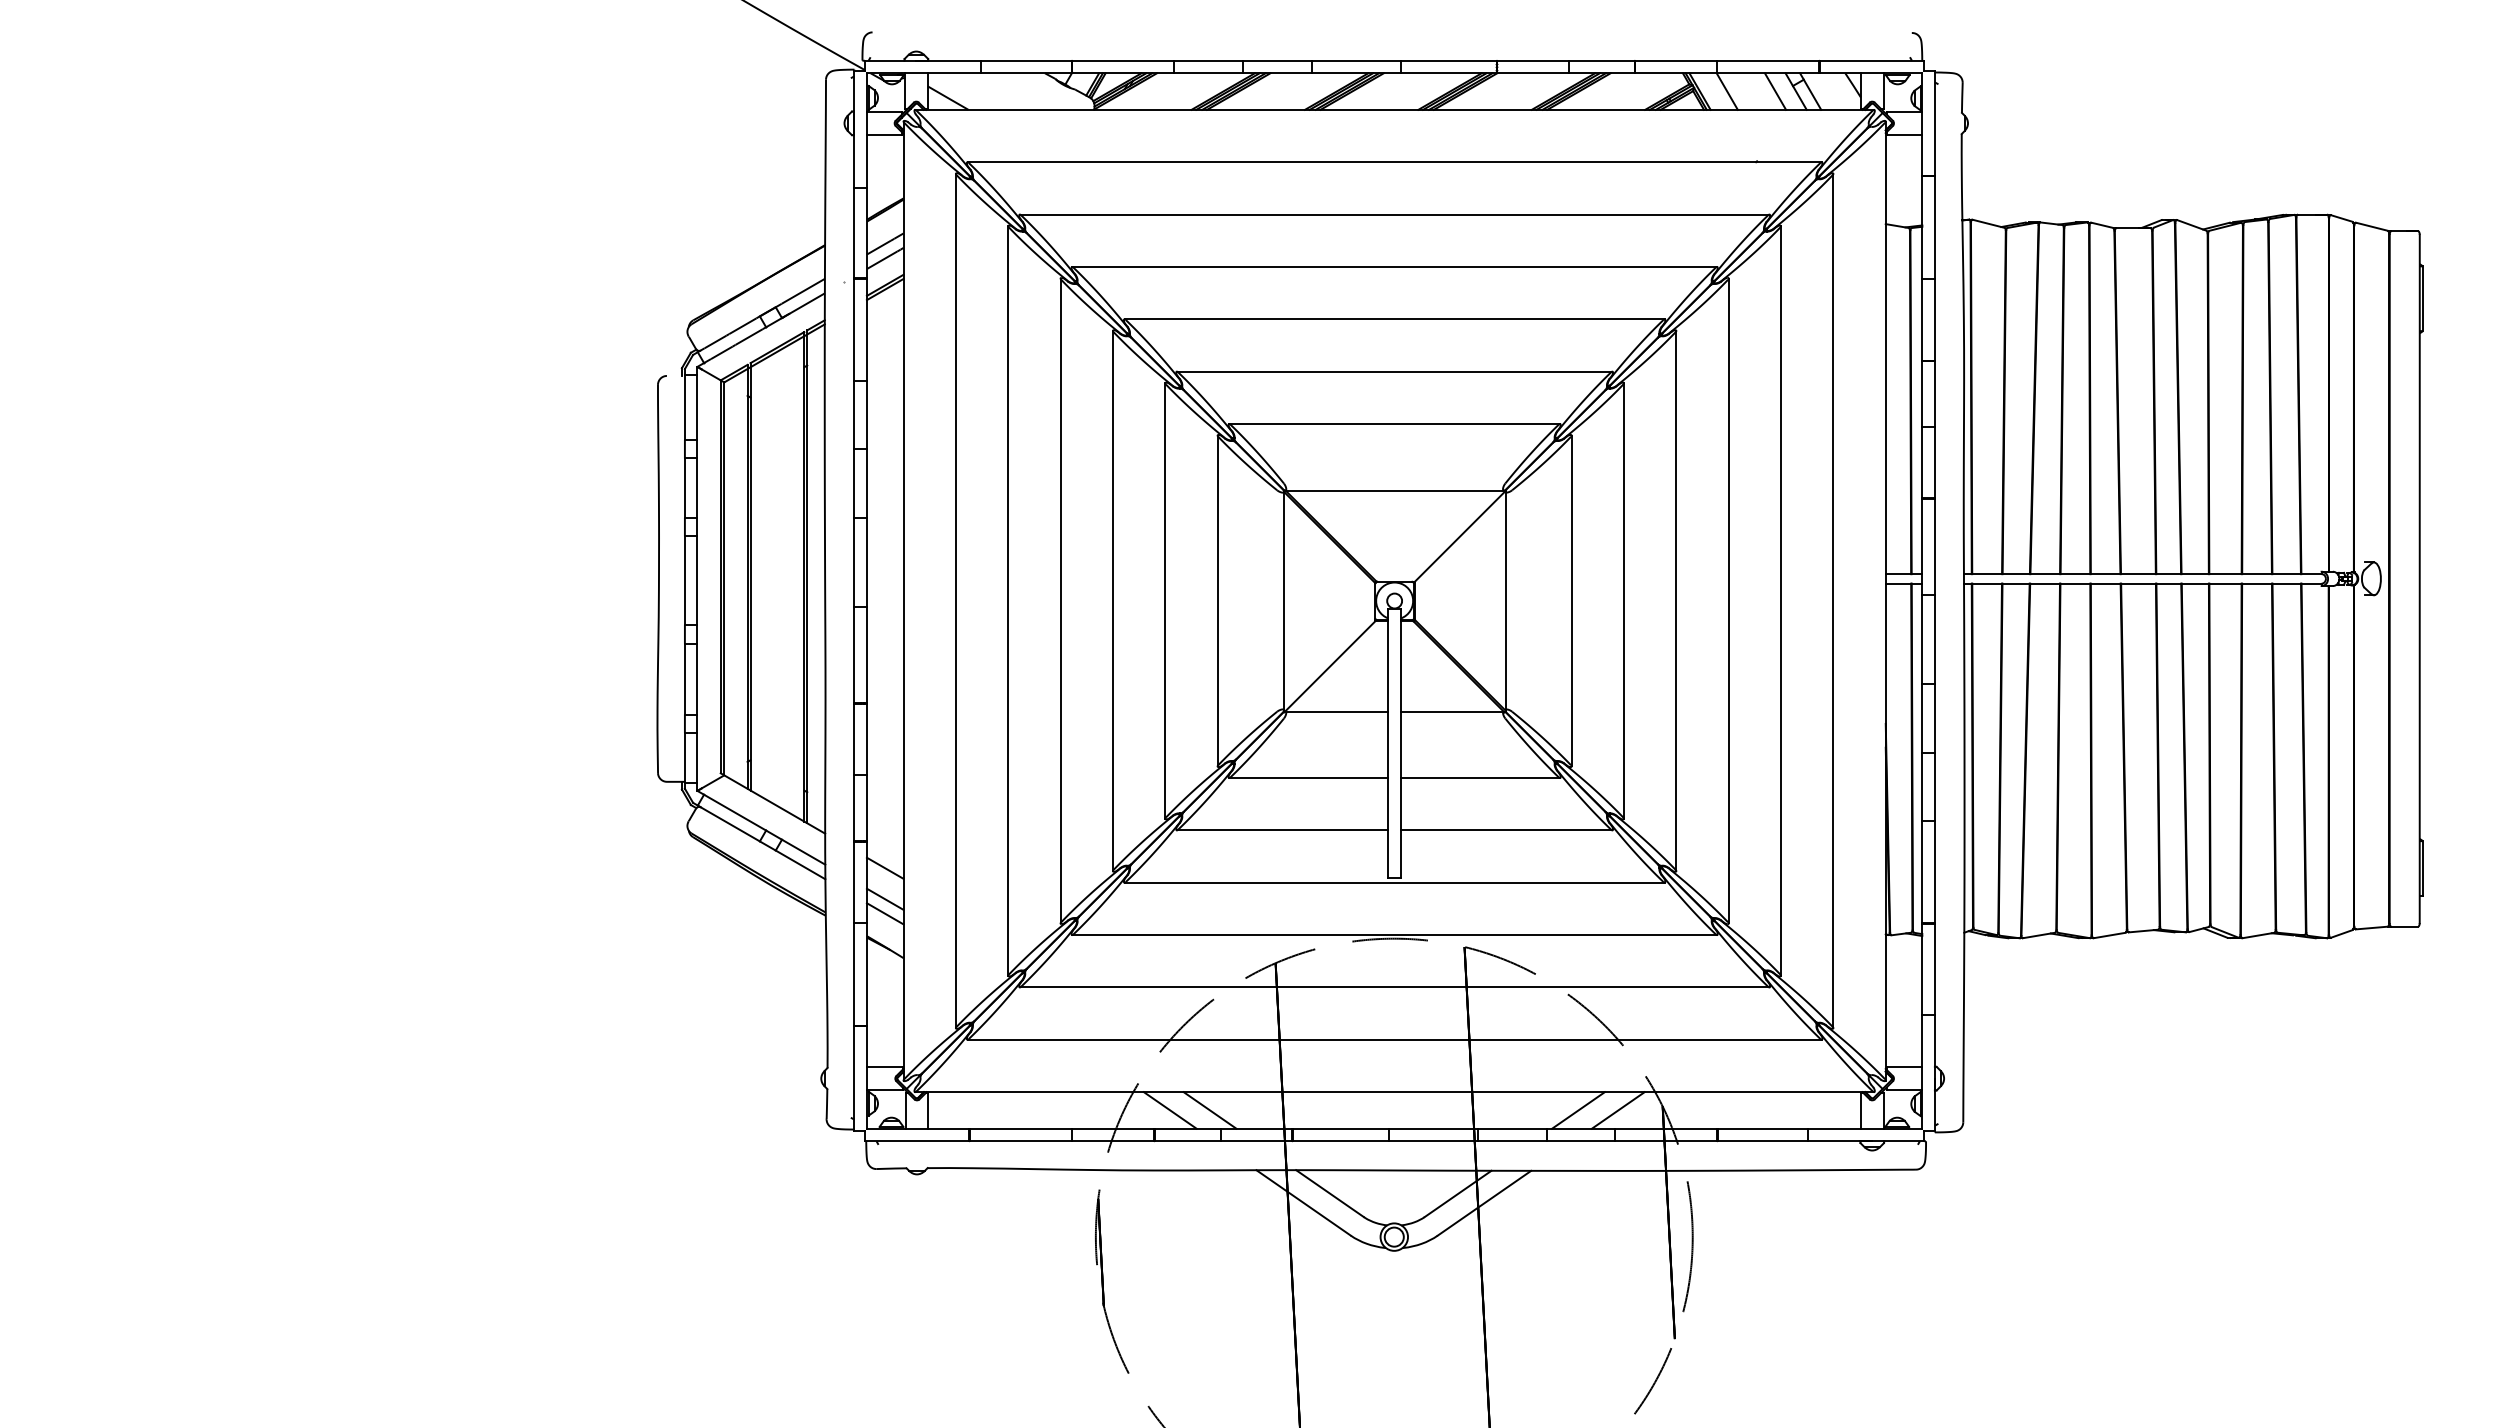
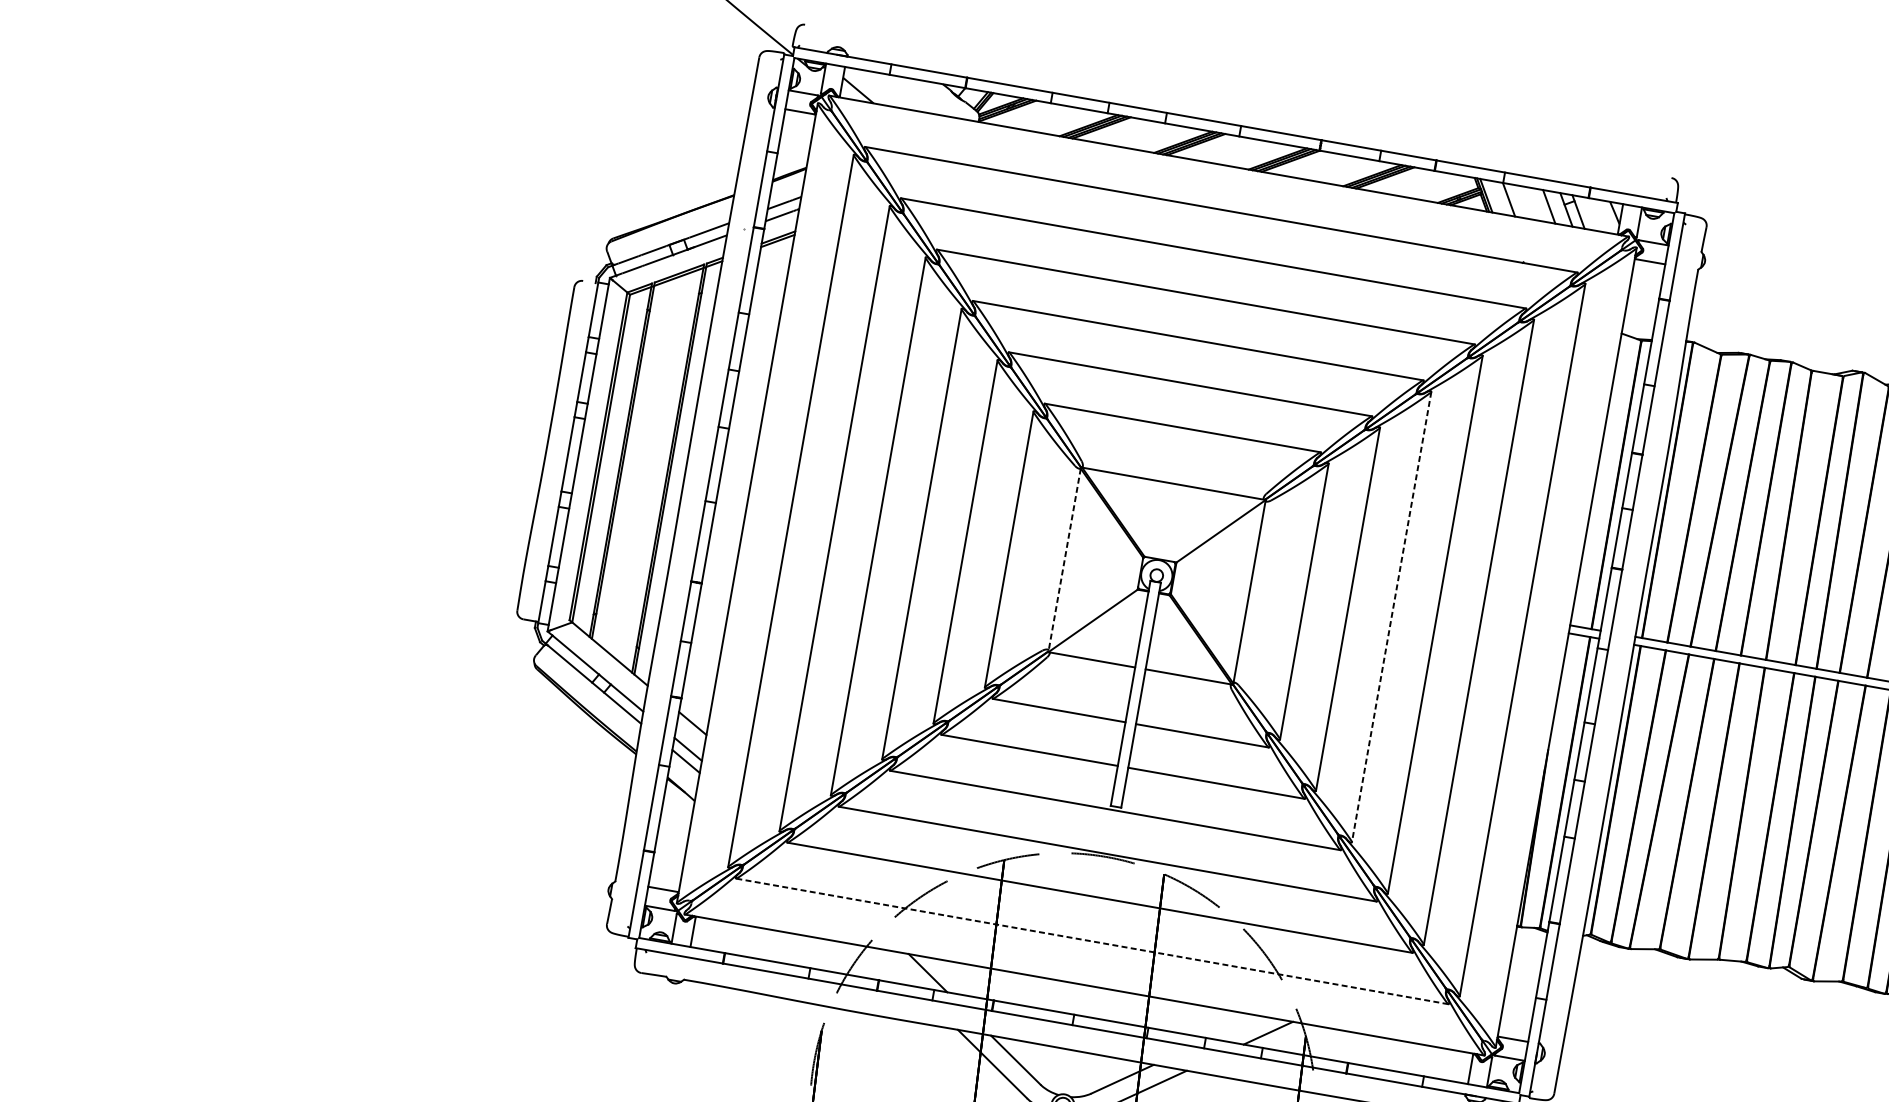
line: (1676, 601) -> (1391, 617), solid -> dashed
line: (1284, 602) -> (1064, 560), solid -> dashed
line: (1394, 1039) -> (1092, 941), solid -> dashed
line: (1169, 1110) -> (894, 967), removed
line: (1578, 1110) -> (1235, 1027), removed

